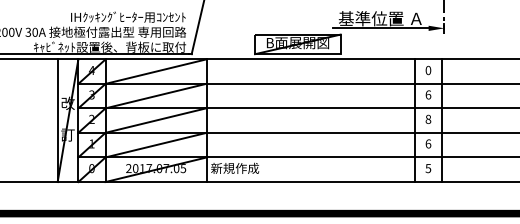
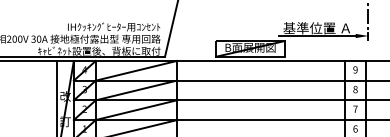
text: (428, 70) -> (355, 69), 0 -> 9
text: (428, 94) -> (355, 89), 6 -> 8
text: (428, 118) -> (355, 108), 8 -> 7

